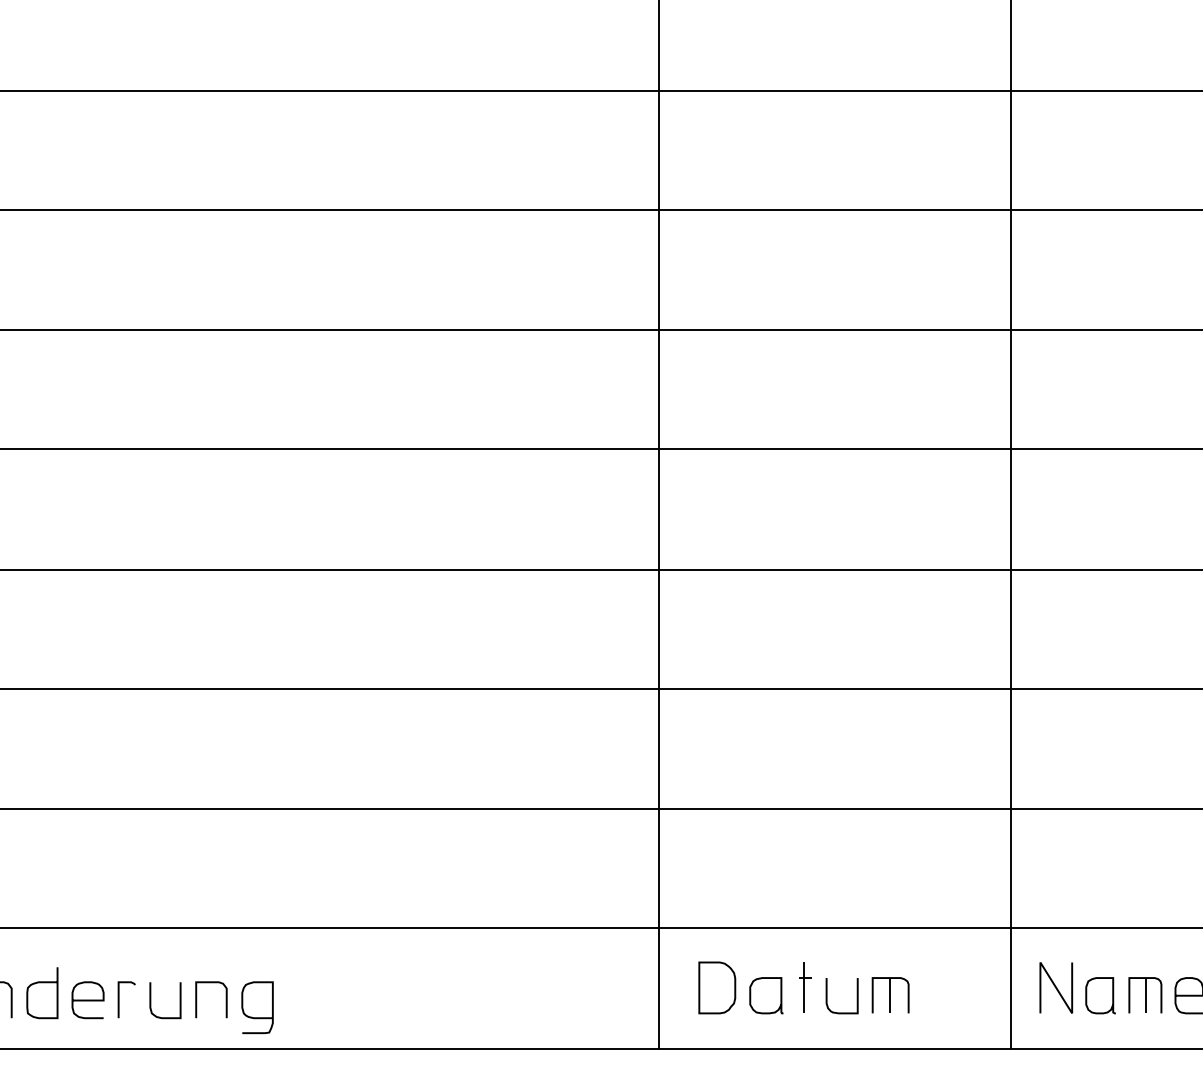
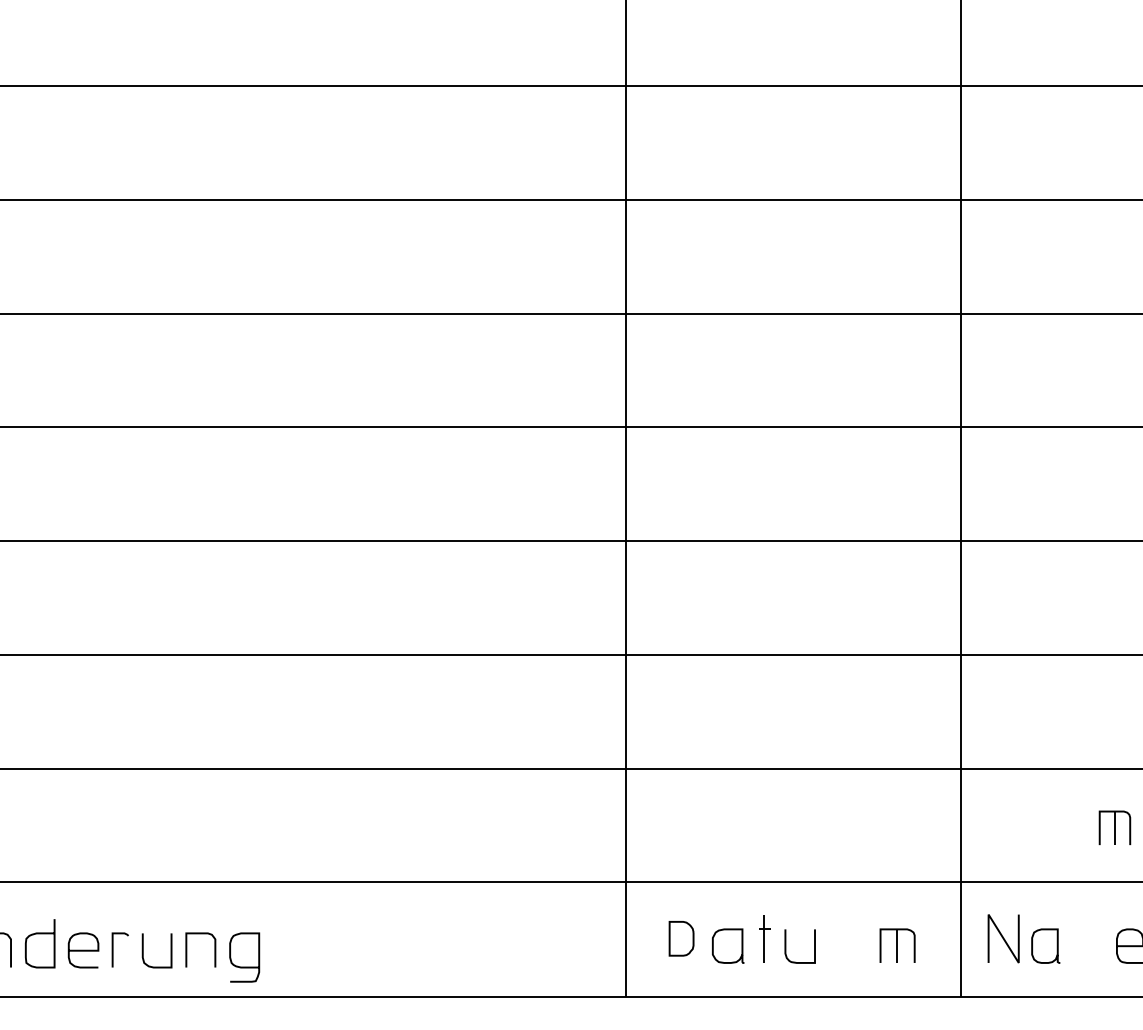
part: (717, 987) -> (681, 938), size x0.7
part: (890, 995) -> (897, 945), moved
part: (1145, 995) -> (1115, 828), moved

